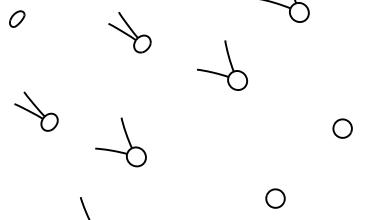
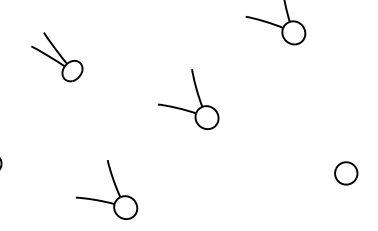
part: (129, 32) -> (56, 57), moved
part: (229, 62) -> (197, 95), moved
part: (127, 140) -> (114, 187), moved

